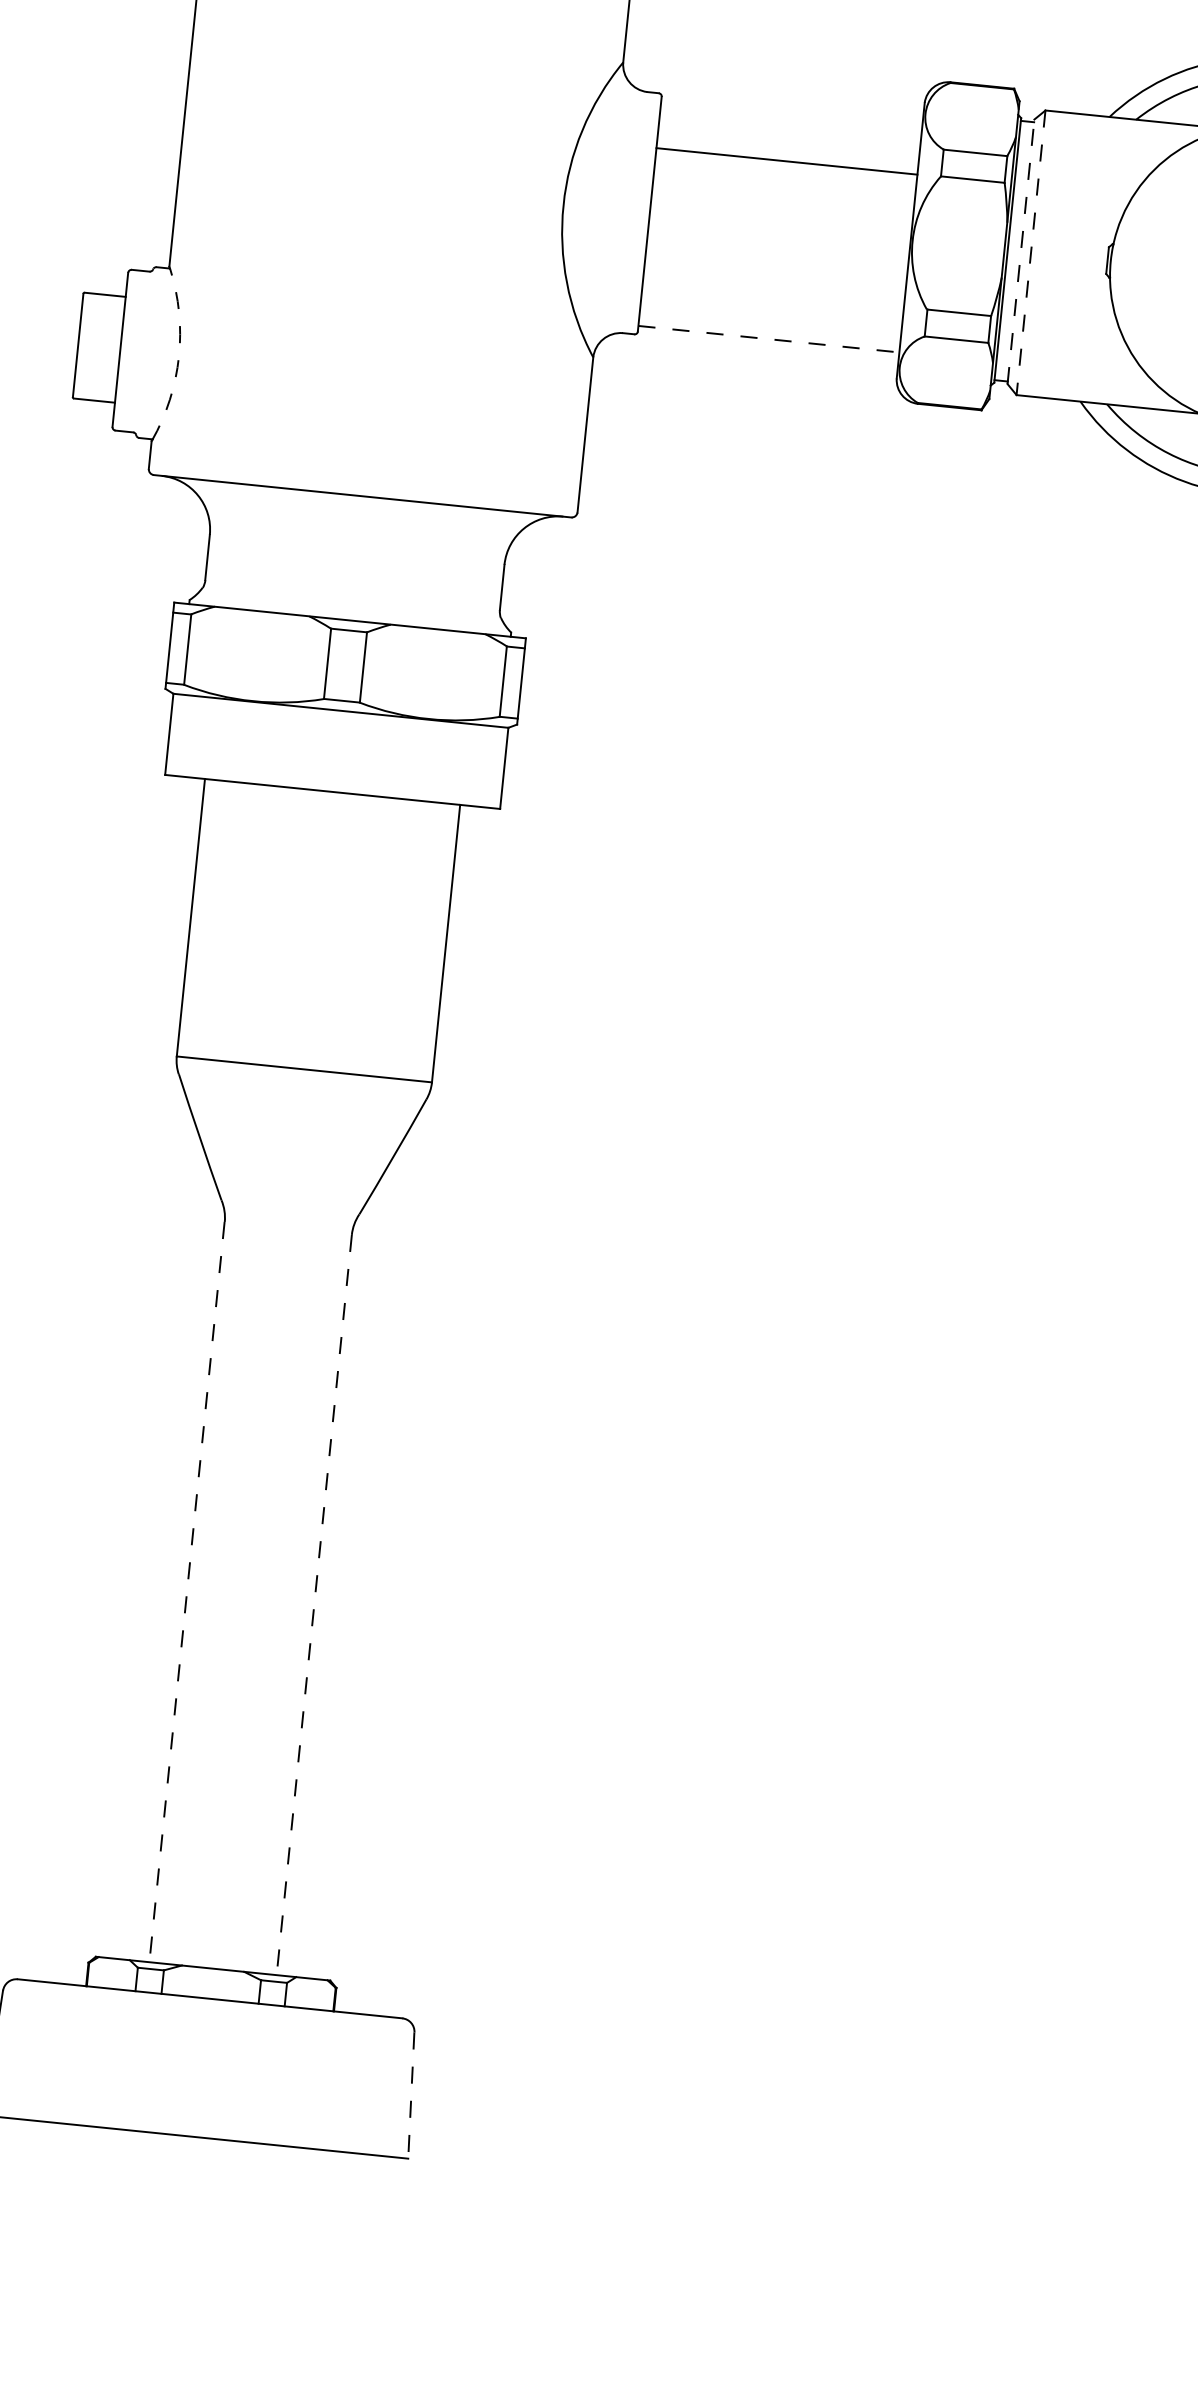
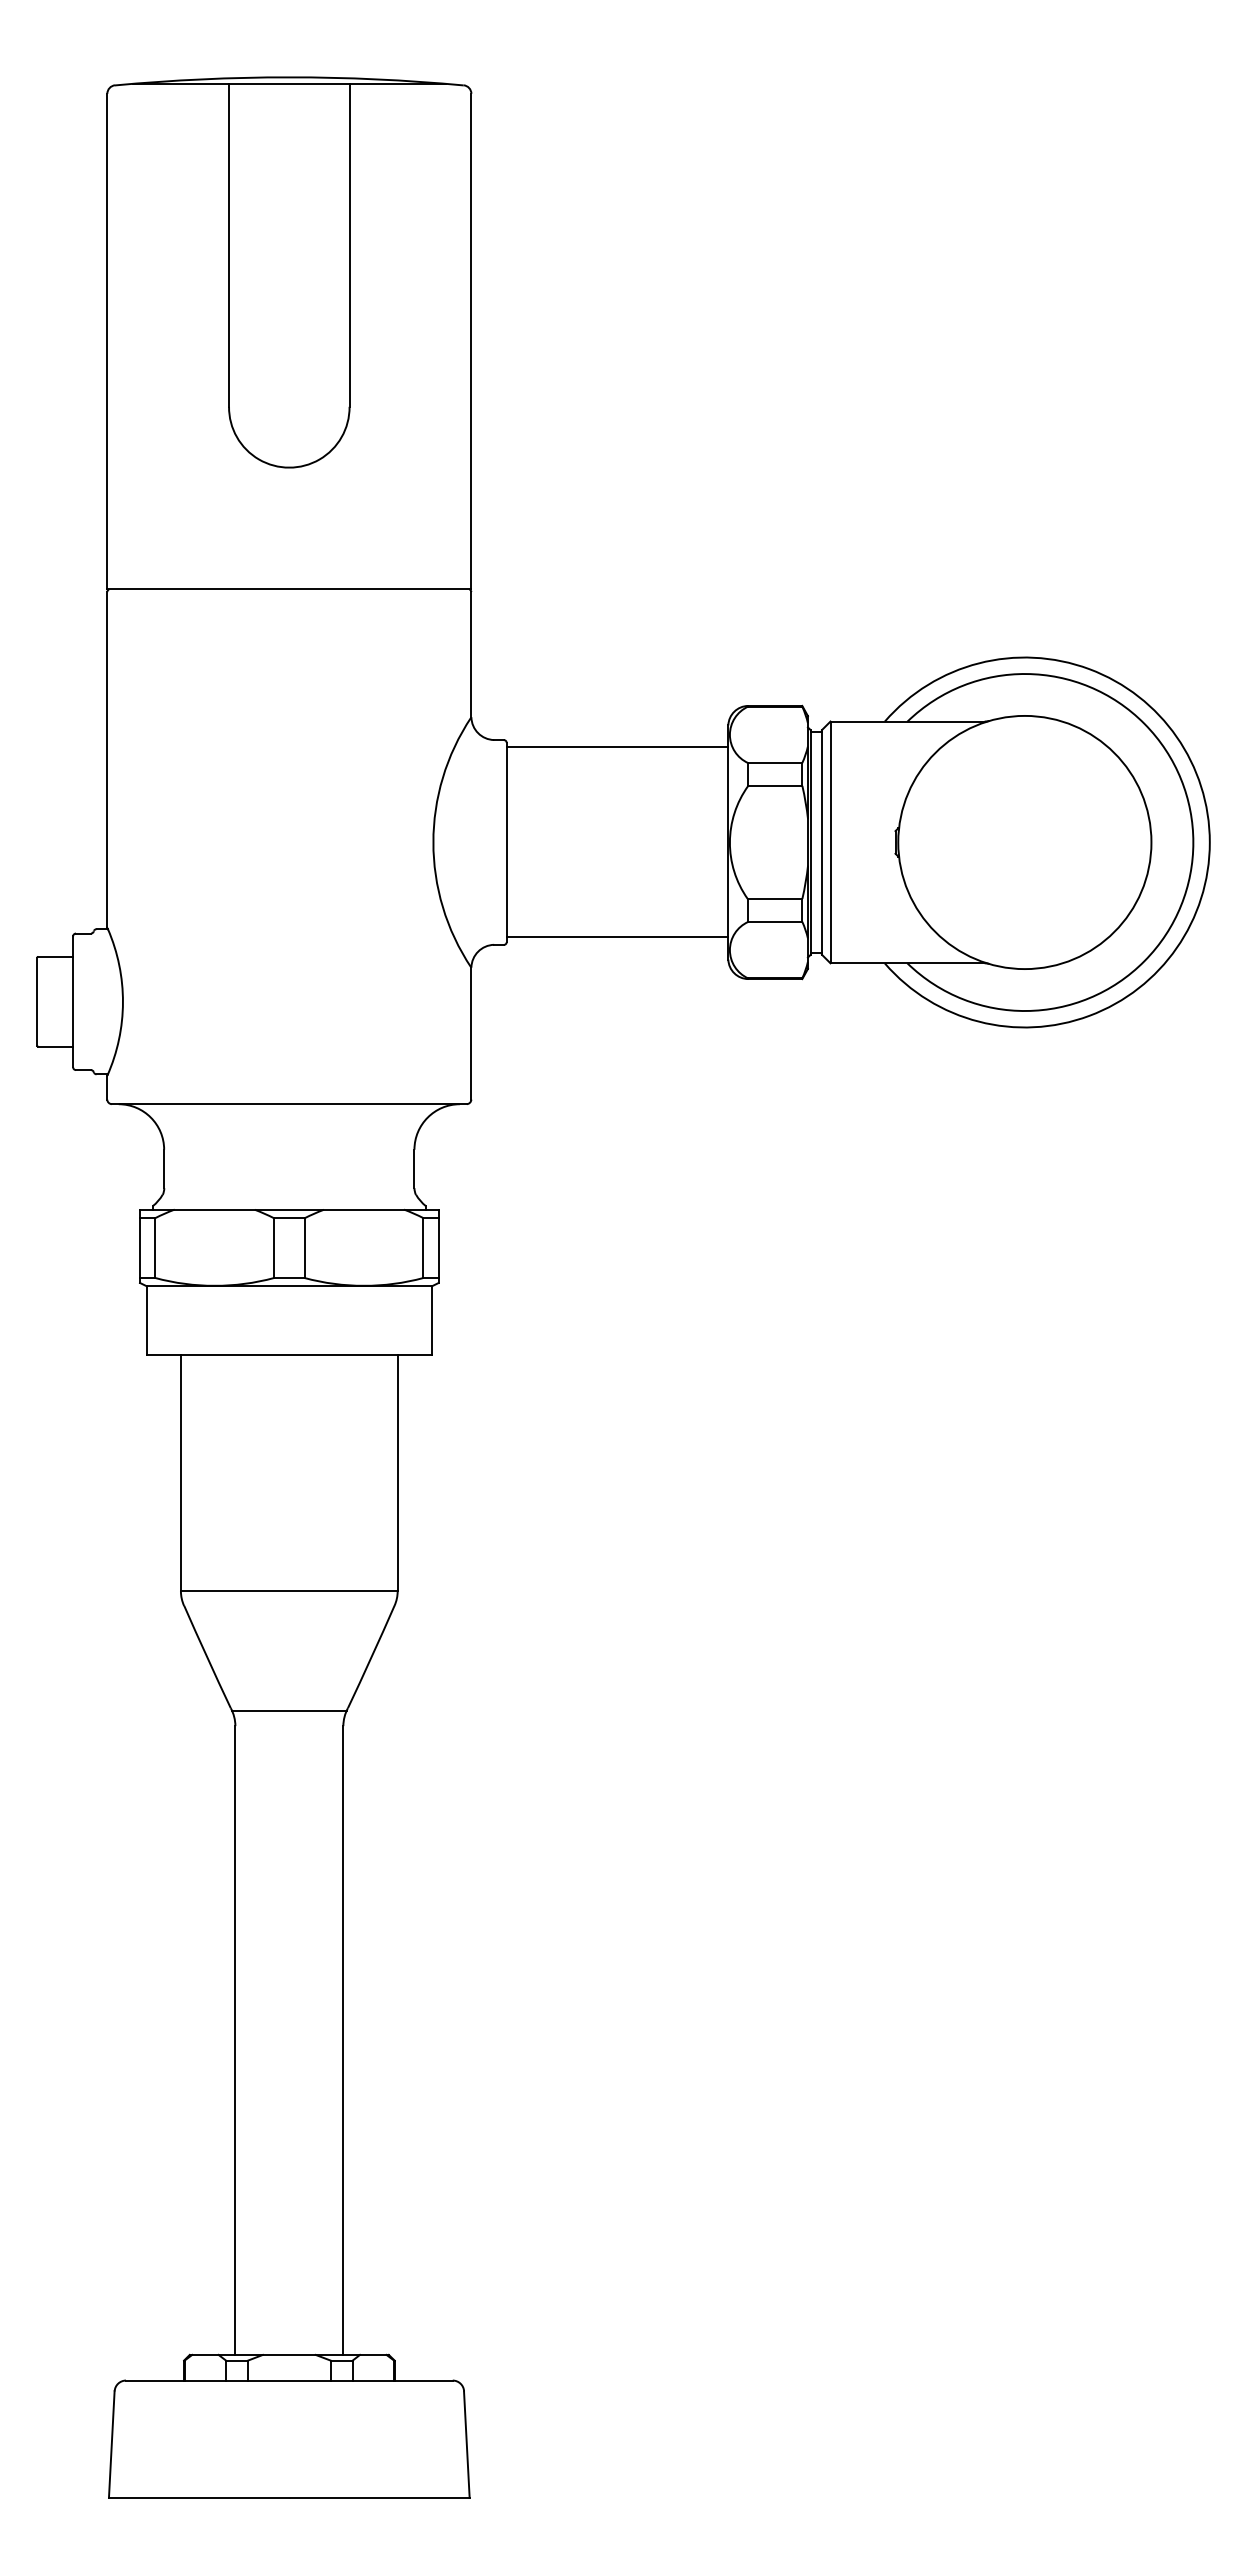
line: (786, 161) -> (617, 747), moved
line: (1020, 250) -> (821, 841), dashed -> solid
line: (1031, 252) -> (830, 842), dashed -> solid
line: (768, 339) -> (617, 937), dashed -> solid
arc: (178, 356) -> (122, 1002), dashed -> solid
line: (290, 1211) -> (289, 1711), added
line: (187, 1593) -> (235, 2041), dashed -> solid
line: (314, 1606) -> (343, 2041), dashed -> solid
line: (410, 2096) -> (466, 2445), dashed -> solid

